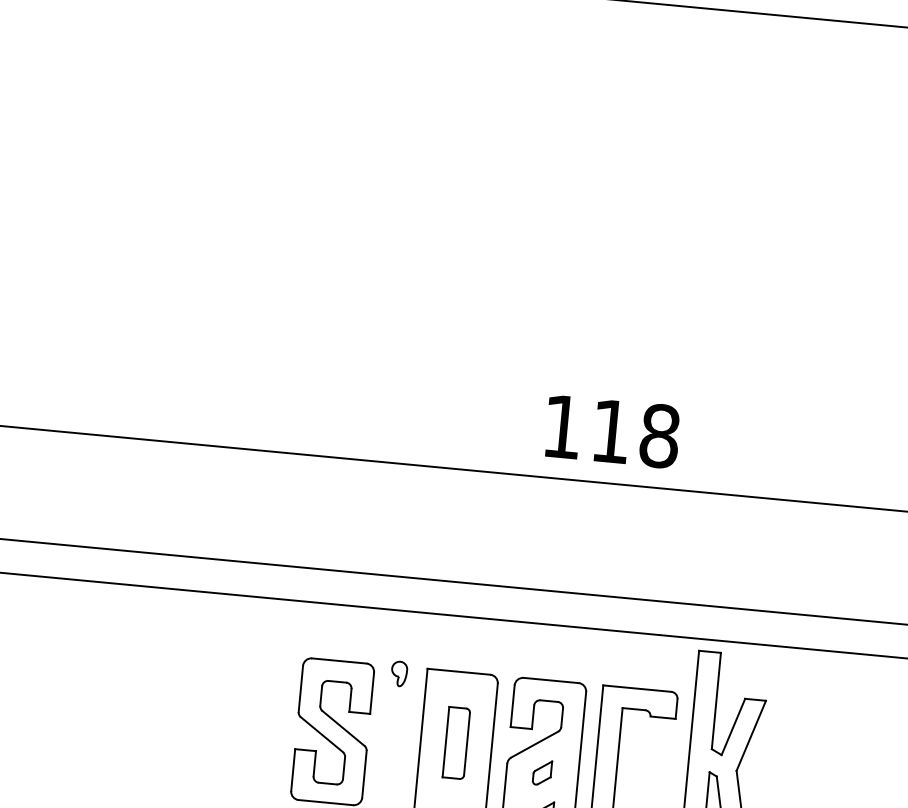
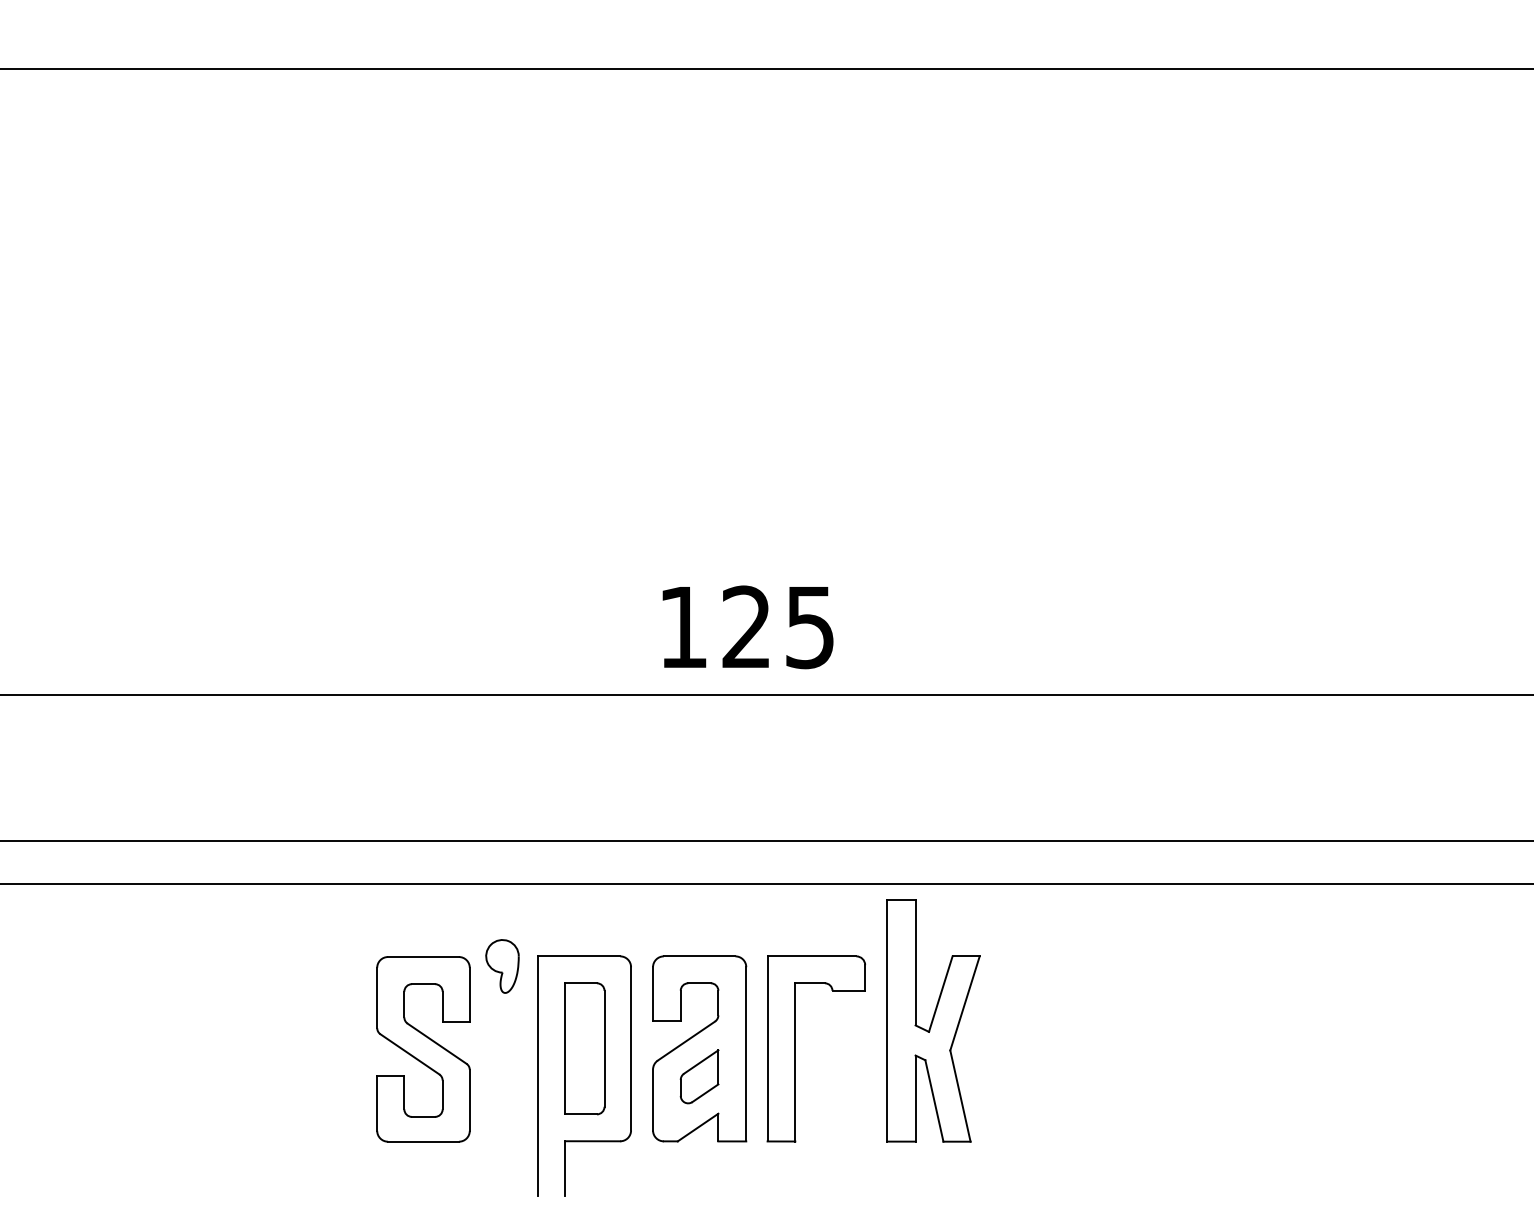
text: (635, 433) -> (778, 627), 118 -> 125
part: (399, 673) -> (502, 966), size x1.67
part: (456, 742) -> (584, 1048), size x1.43
part: (542, 772) -> (699, 1076), size x1.67

